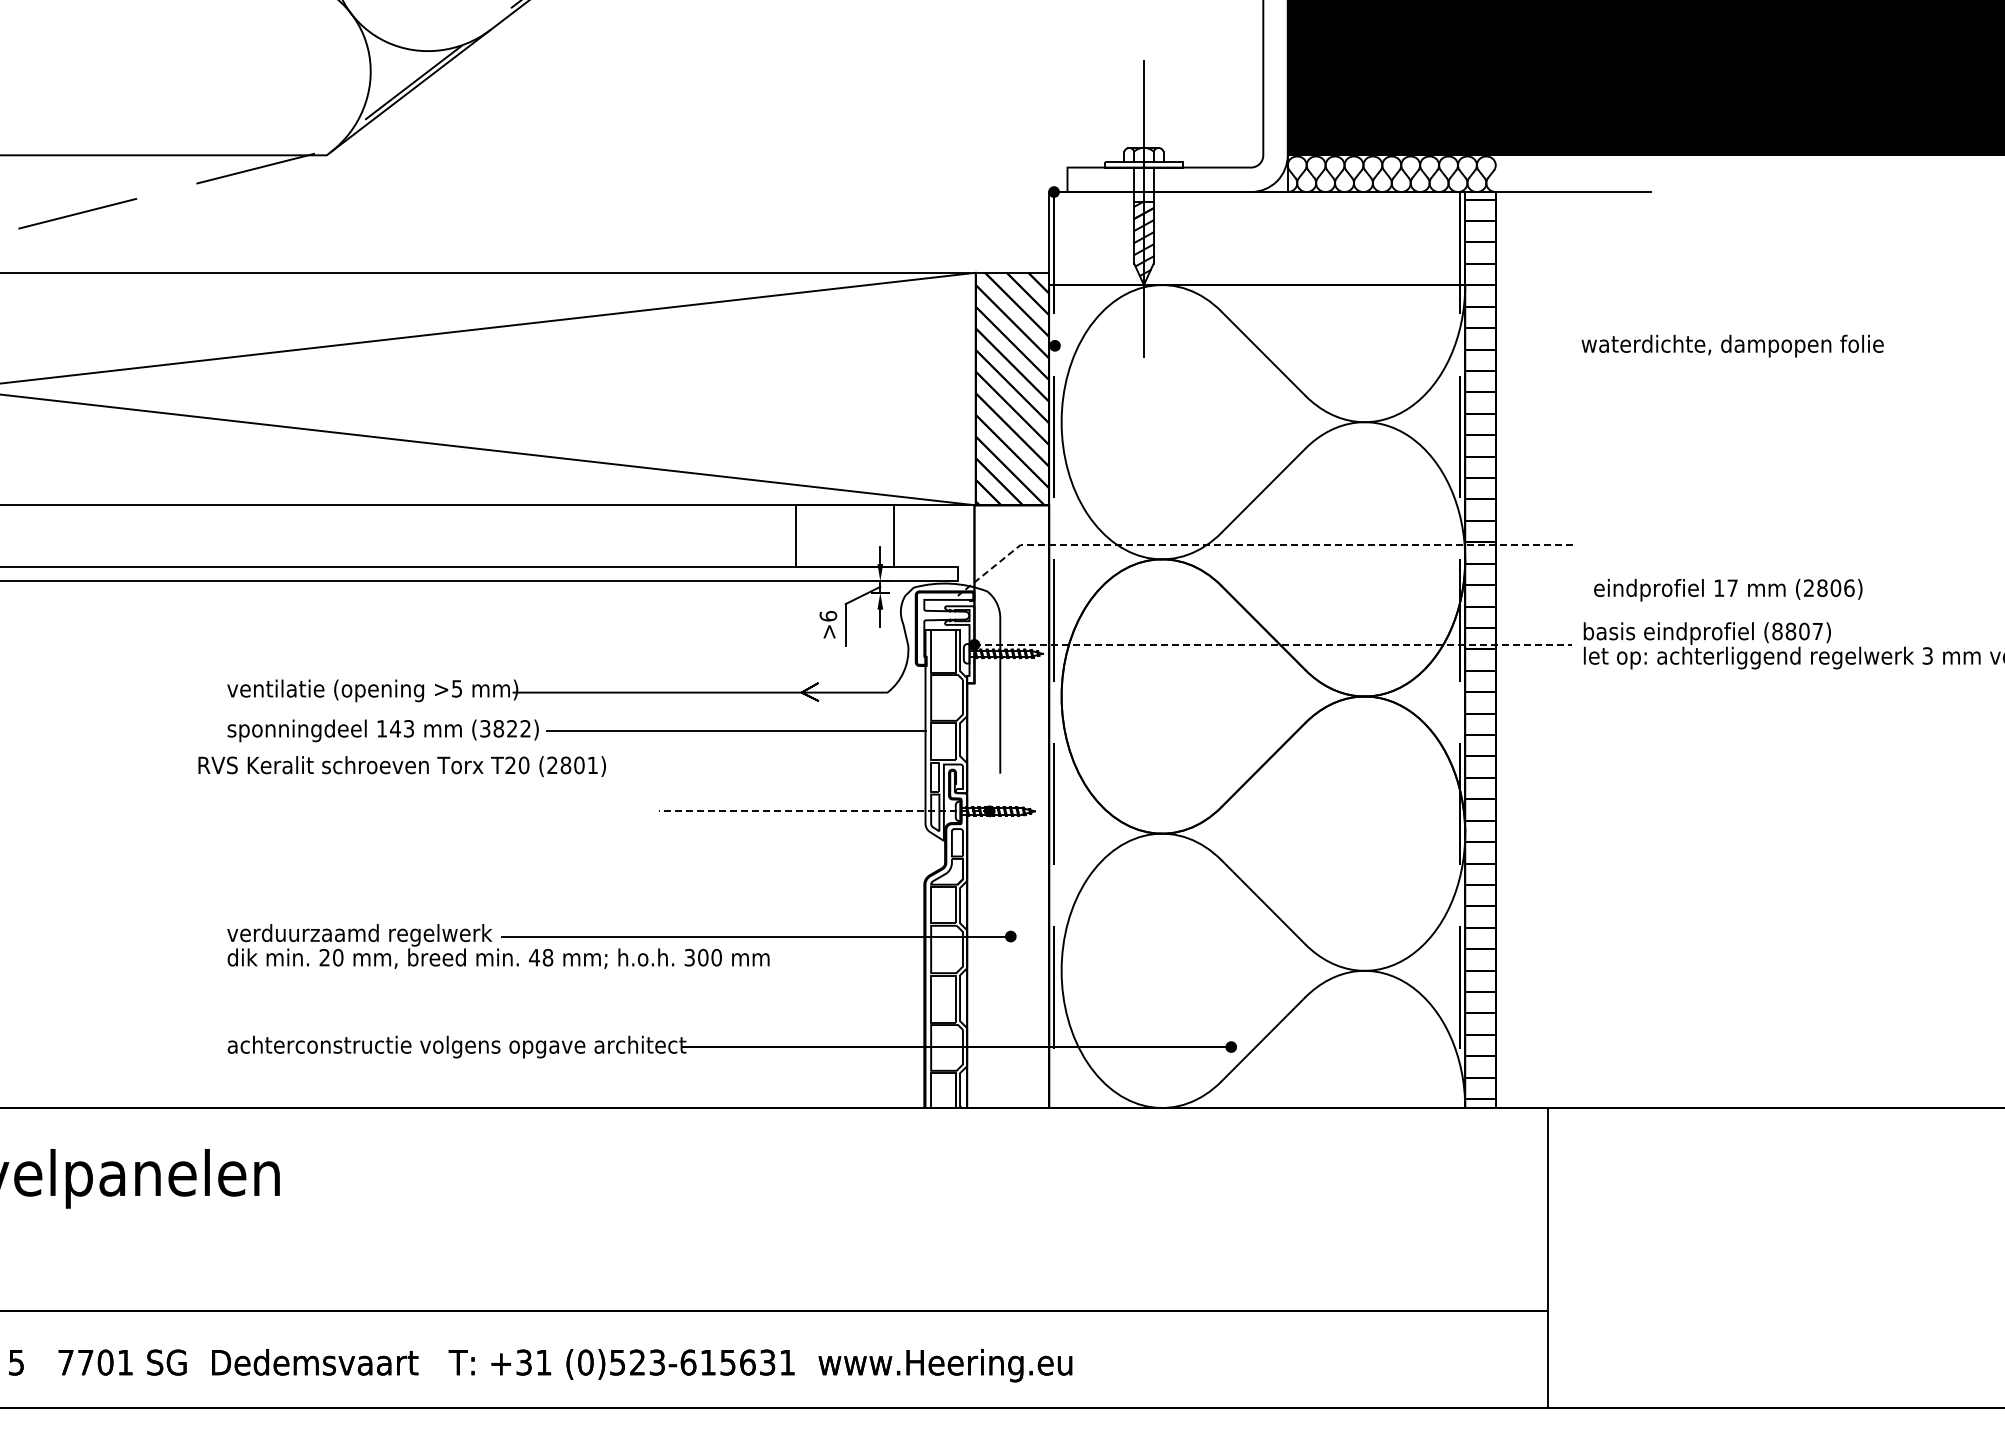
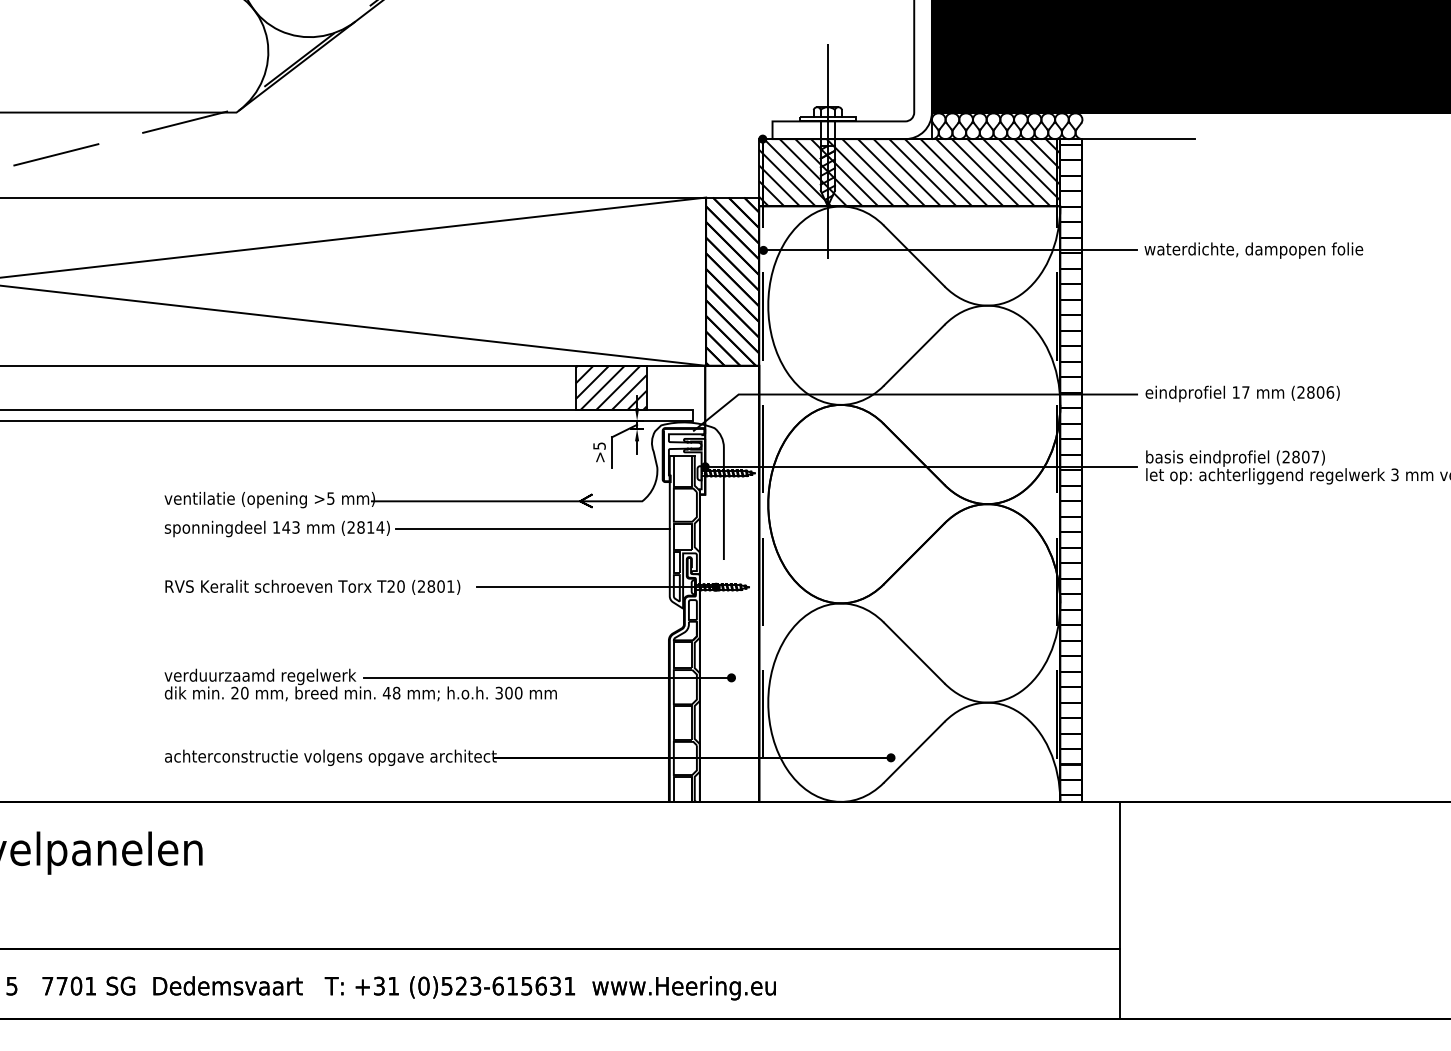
hatch: (1257, 238) -> (910, 172), added
line: (1312, 345) -> (949, 250), added
hatch: (844, 535) -> (611, 387), added
line: (1255, 544) -> (908, 394), dashed -> solid
text: (1728, 590) -> (1242, 394), moved
text: (828, 615) -> (599, 445), >6 -> >5
text: (1777, 631) -> (1286, 457), (8807) -> (2807)
line: (1272, 644) -> (920, 466), dashed -> solid
text: (505, 728) -> (365, 527), (3822) -> (2814)
text: (401, 766) -> (312, 587), moved
line: (823, 811) -> (595, 587), dashed -> solid

